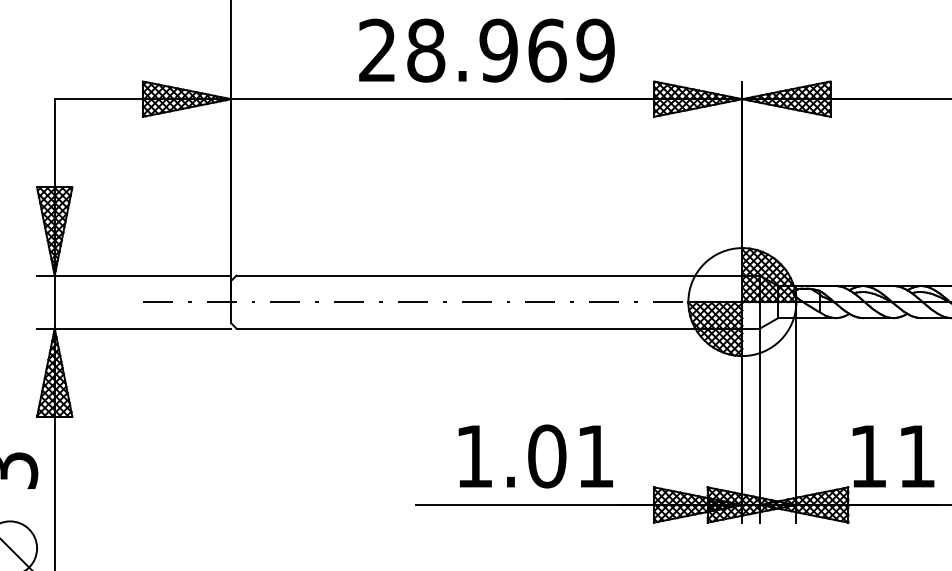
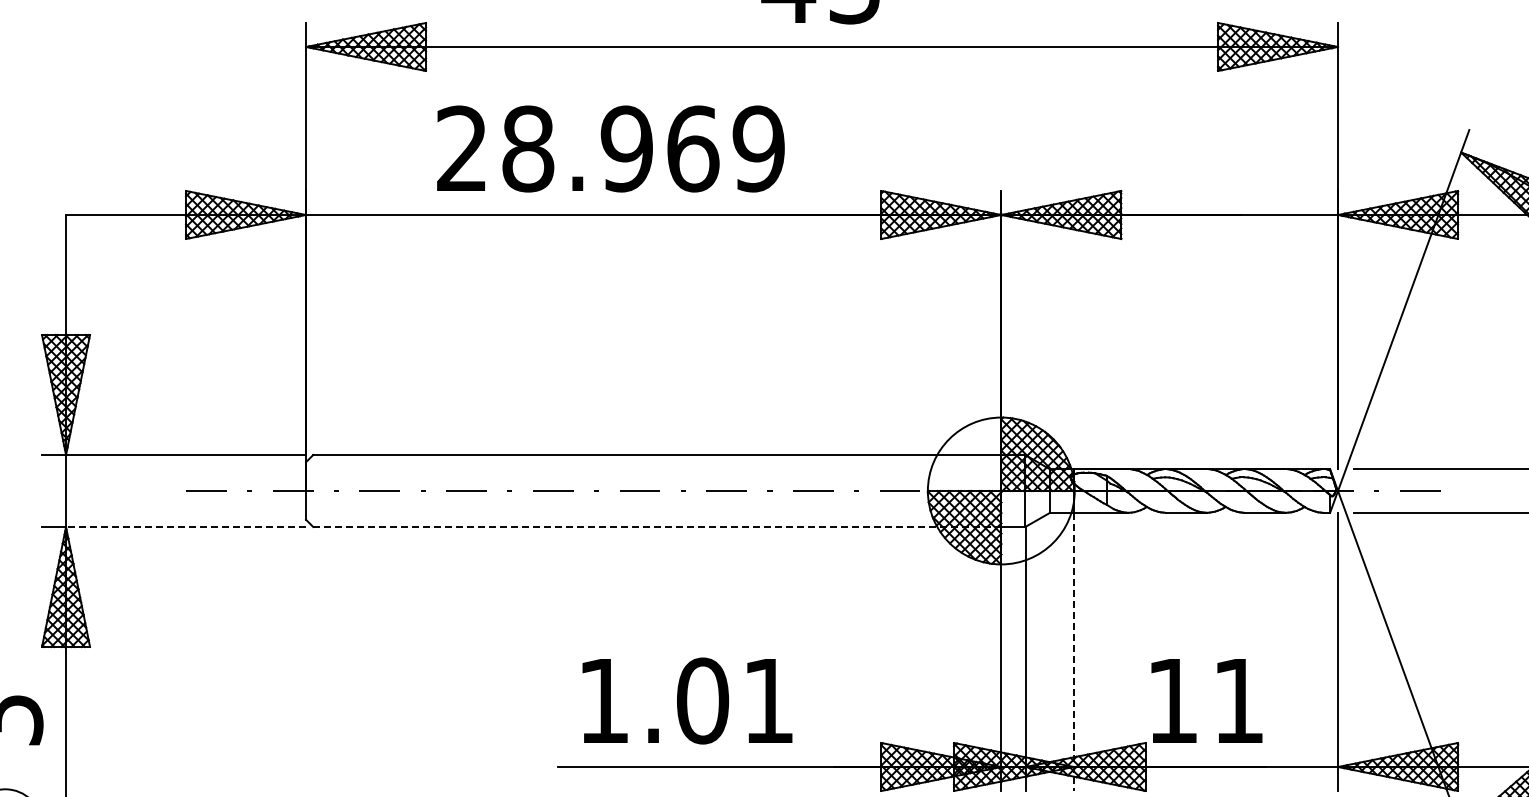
text: (486, 50) -> (610, 148), moved
line: (143, 328) -> (186, 526), solid -> dashed
line: (489, 328) -> (657, 526), solid -> dashed
line: (796, 420) -> (1074, 652), solid -> dashed
text: (535, 456) -> (687, 700), moved

